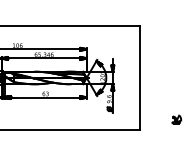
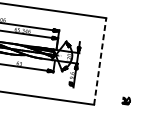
line: (139, 78) -> (99, 61), solid -> dashed

